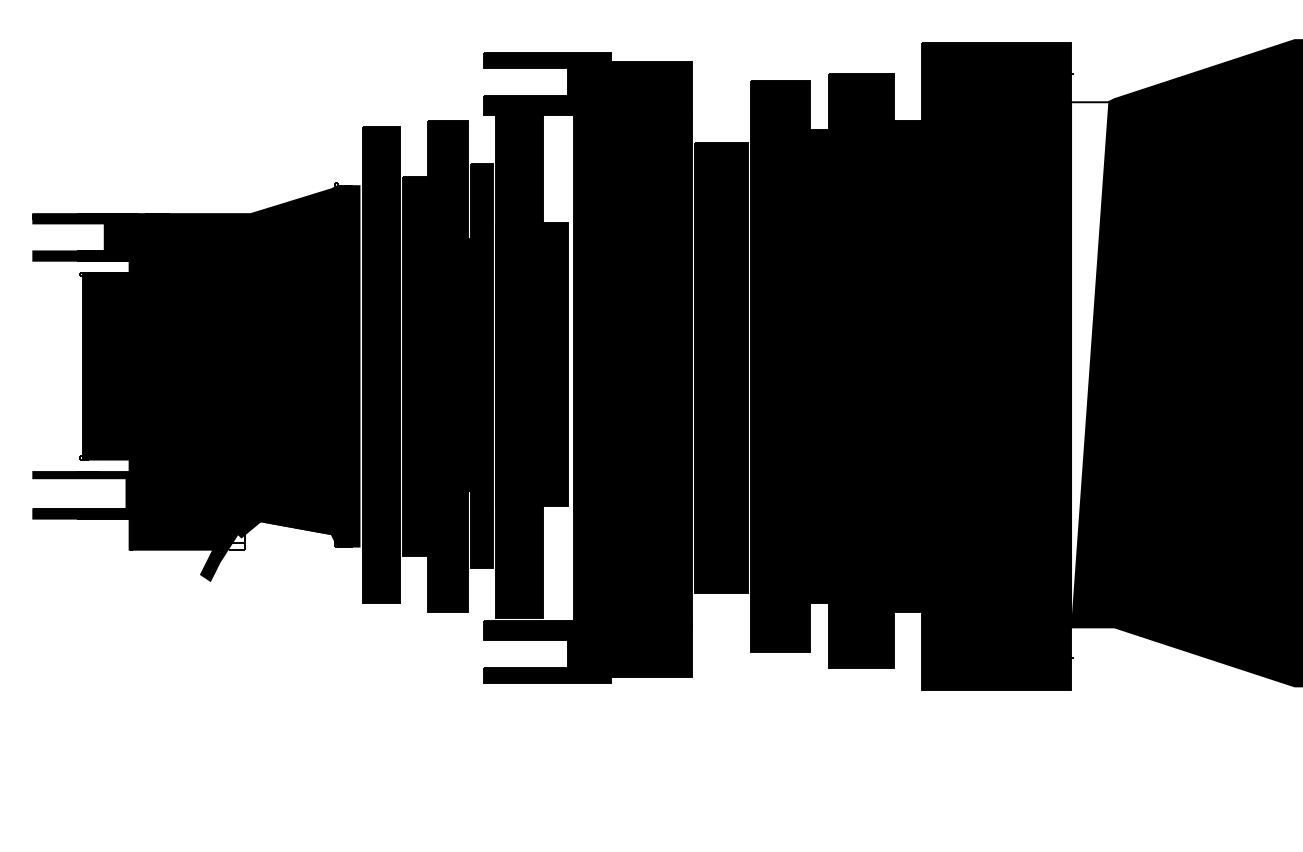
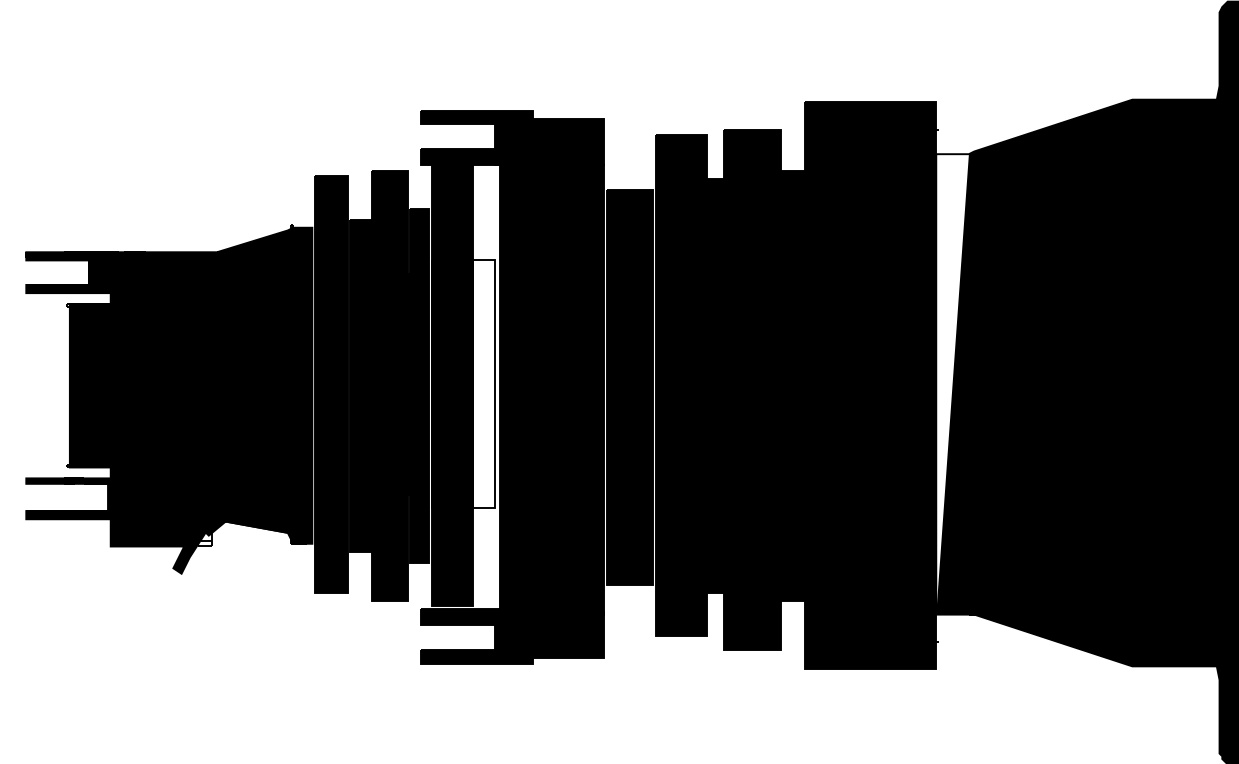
fill: (554, 364) -> (483, 384), removed

